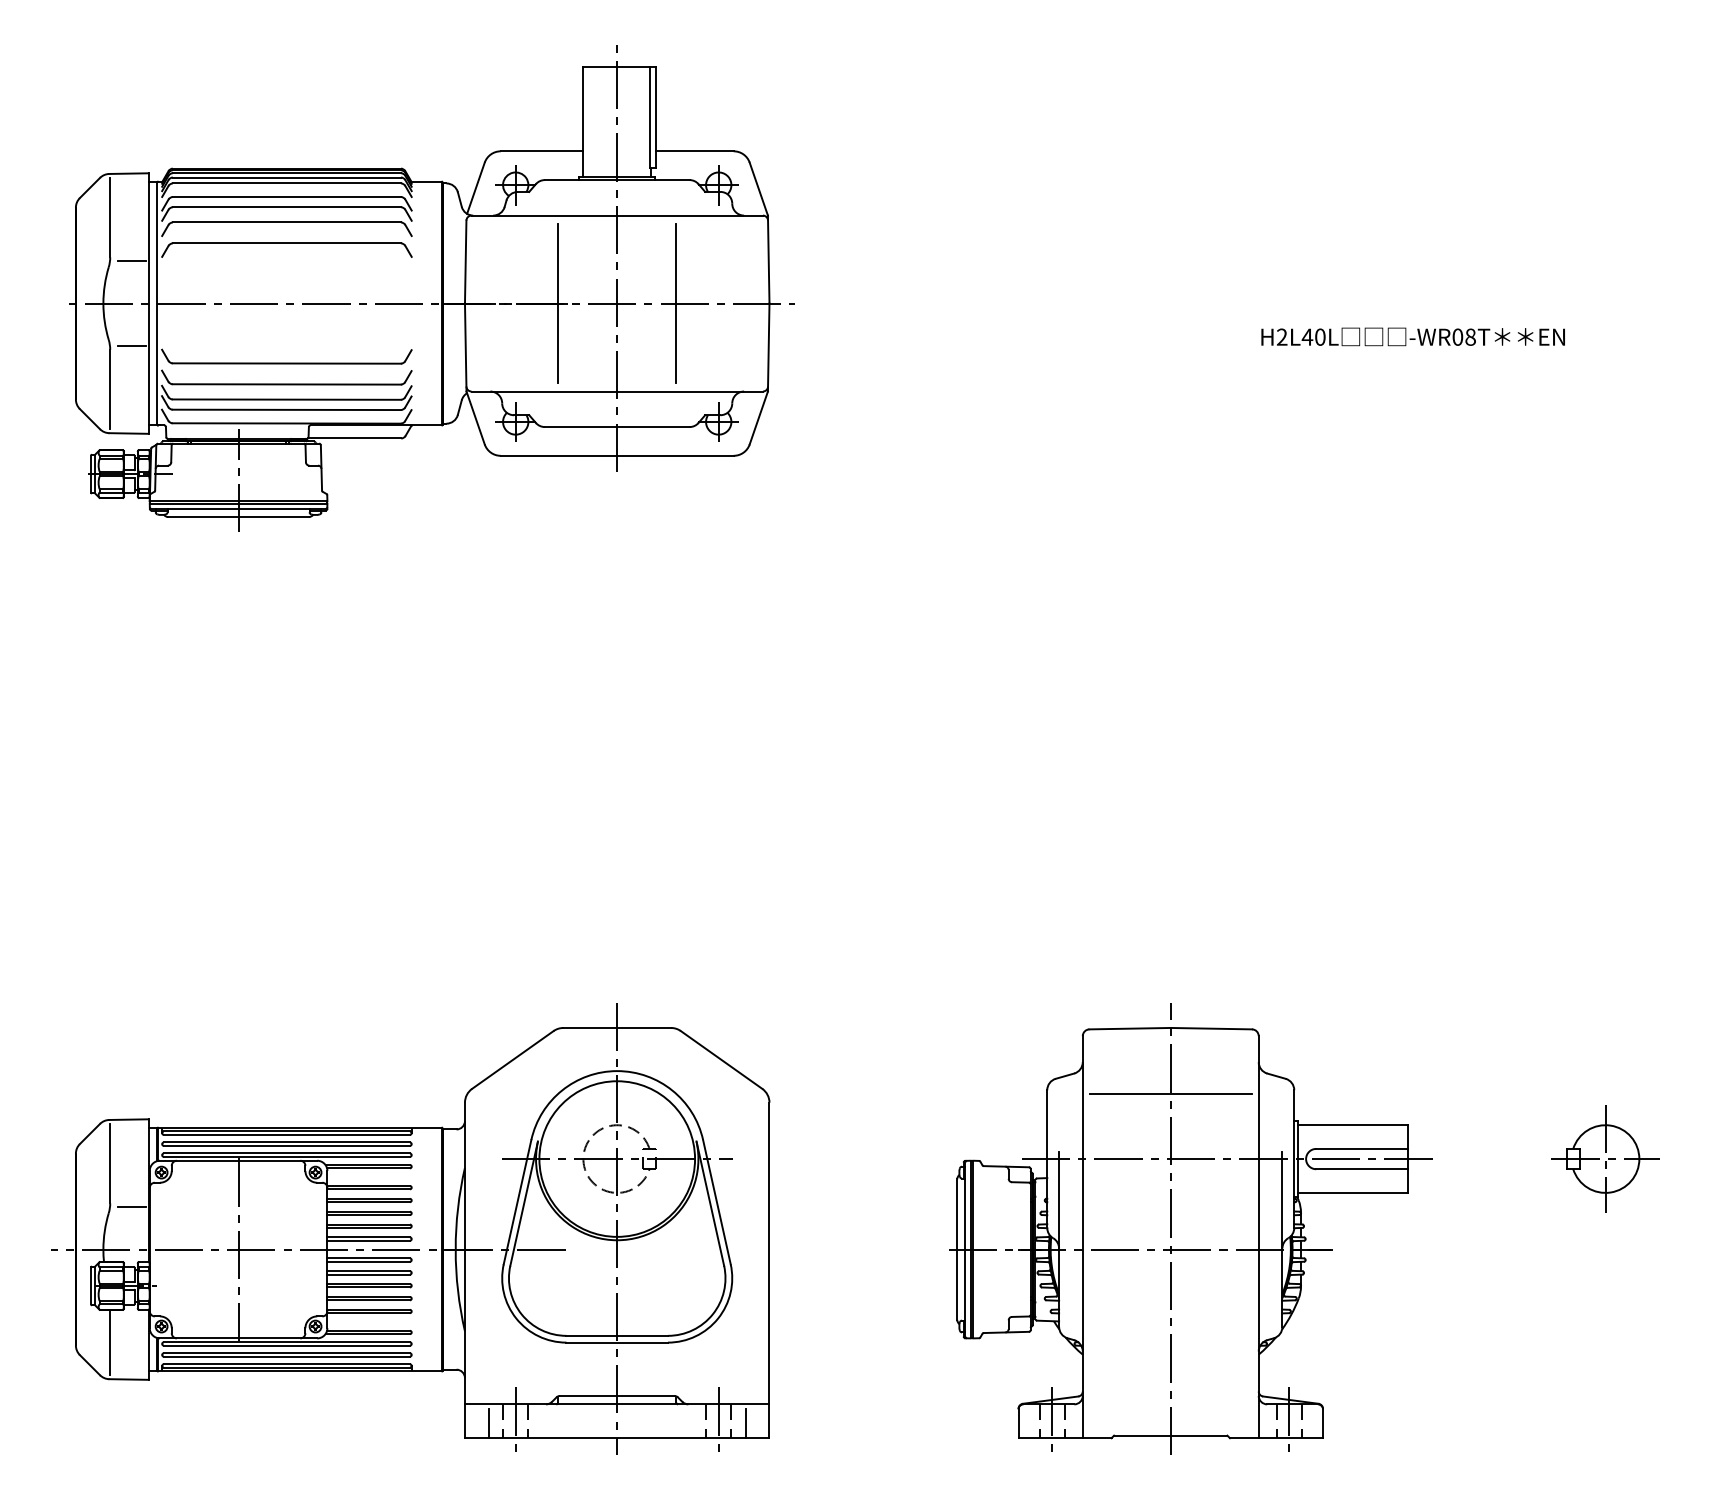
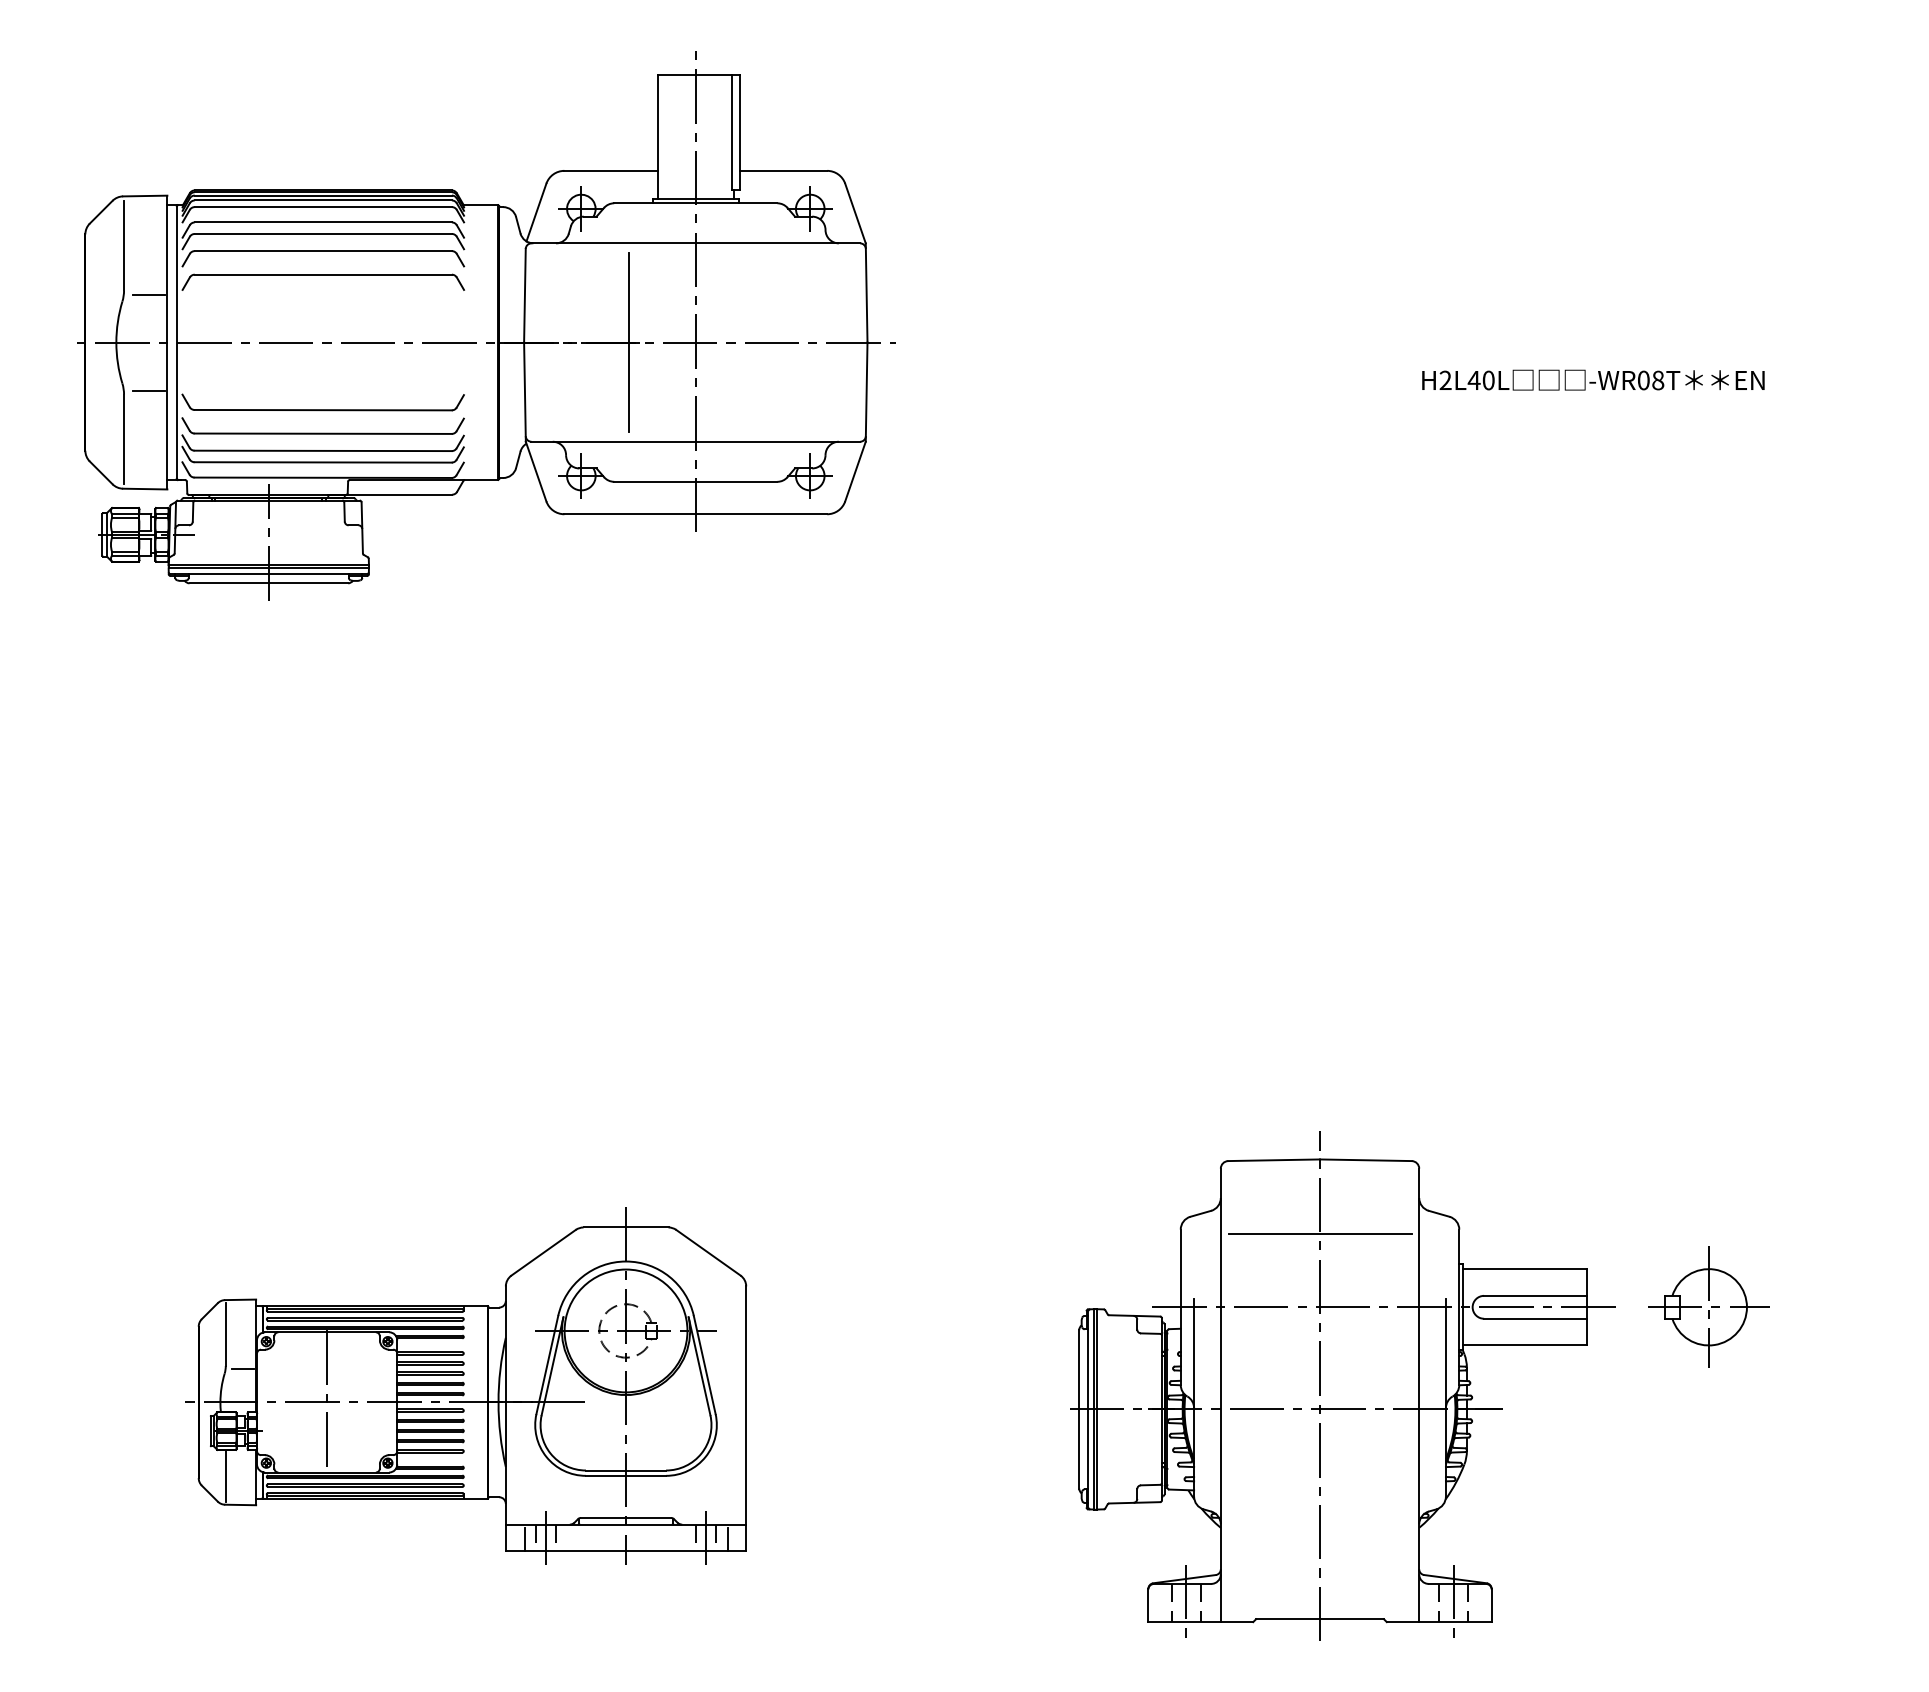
line: (676, 303) -> (762, 342), removed
part: (1605, 1158) -> (1708, 1306), moved
part: (410, 1228) -> (462, 1385), size x0.7

